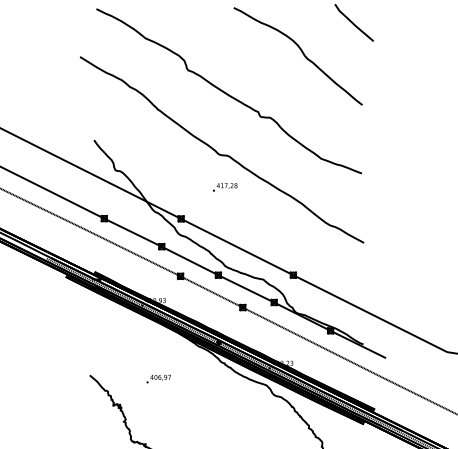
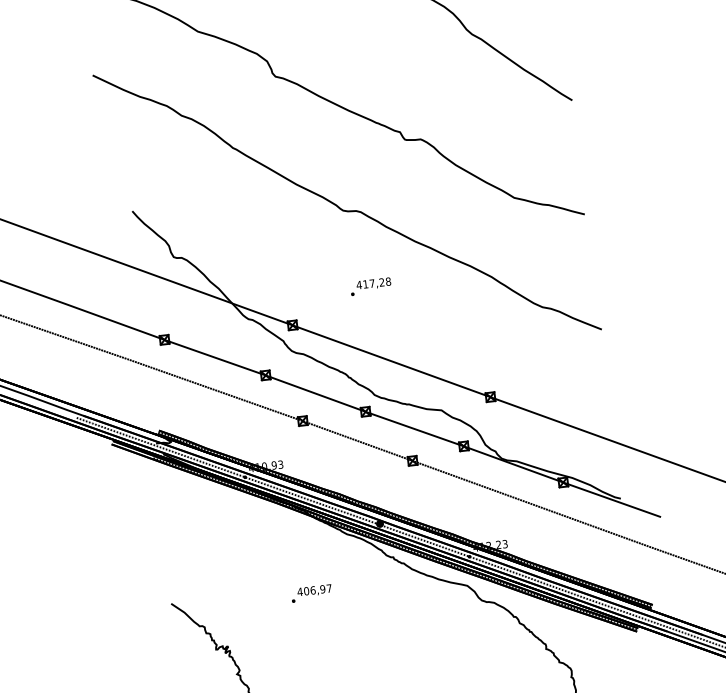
text: (225, 187) -> (371, 286), moved
text: (158, 378) -> (311, 592), moved

